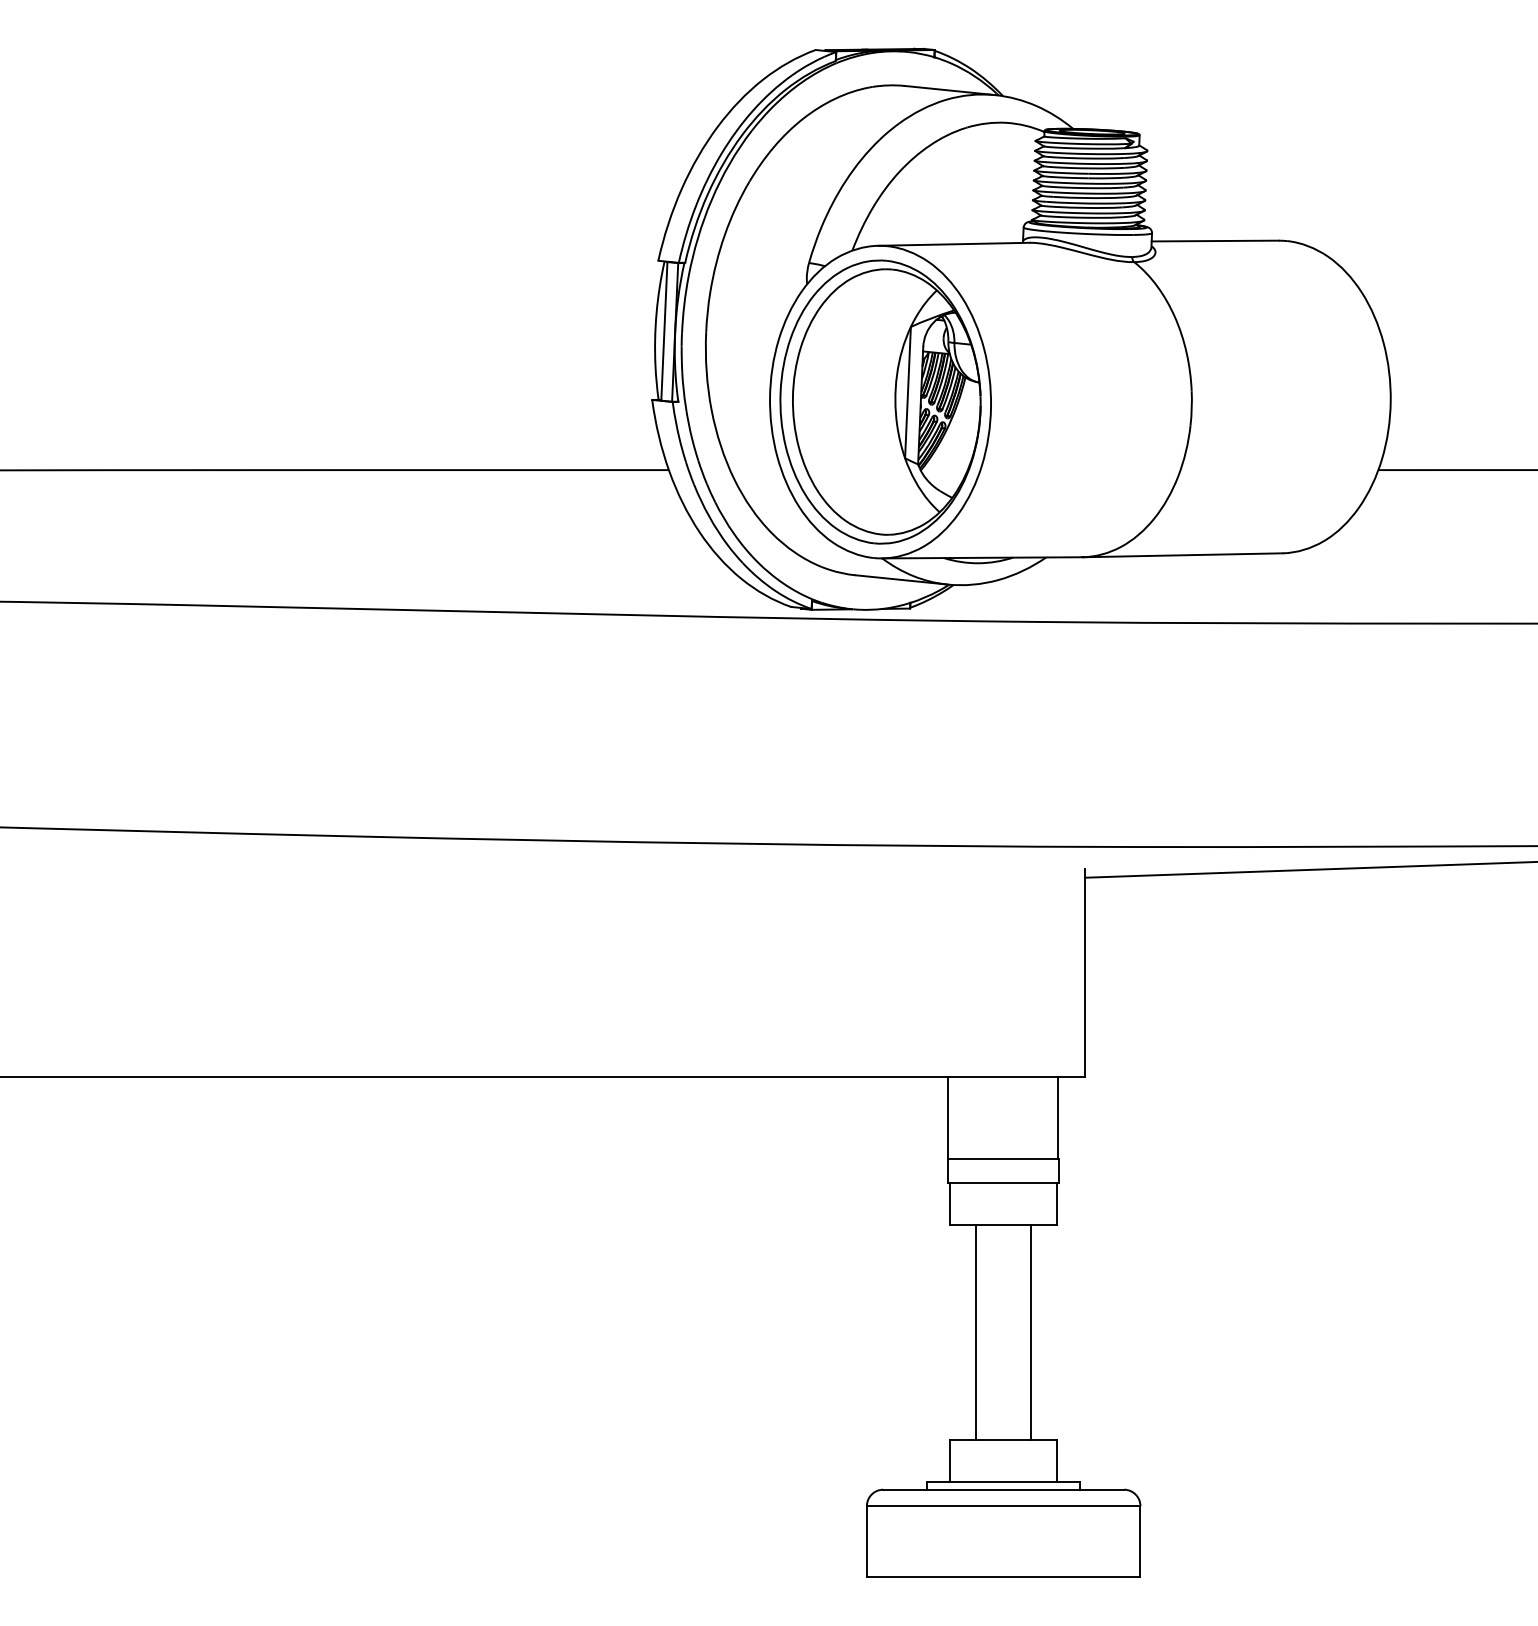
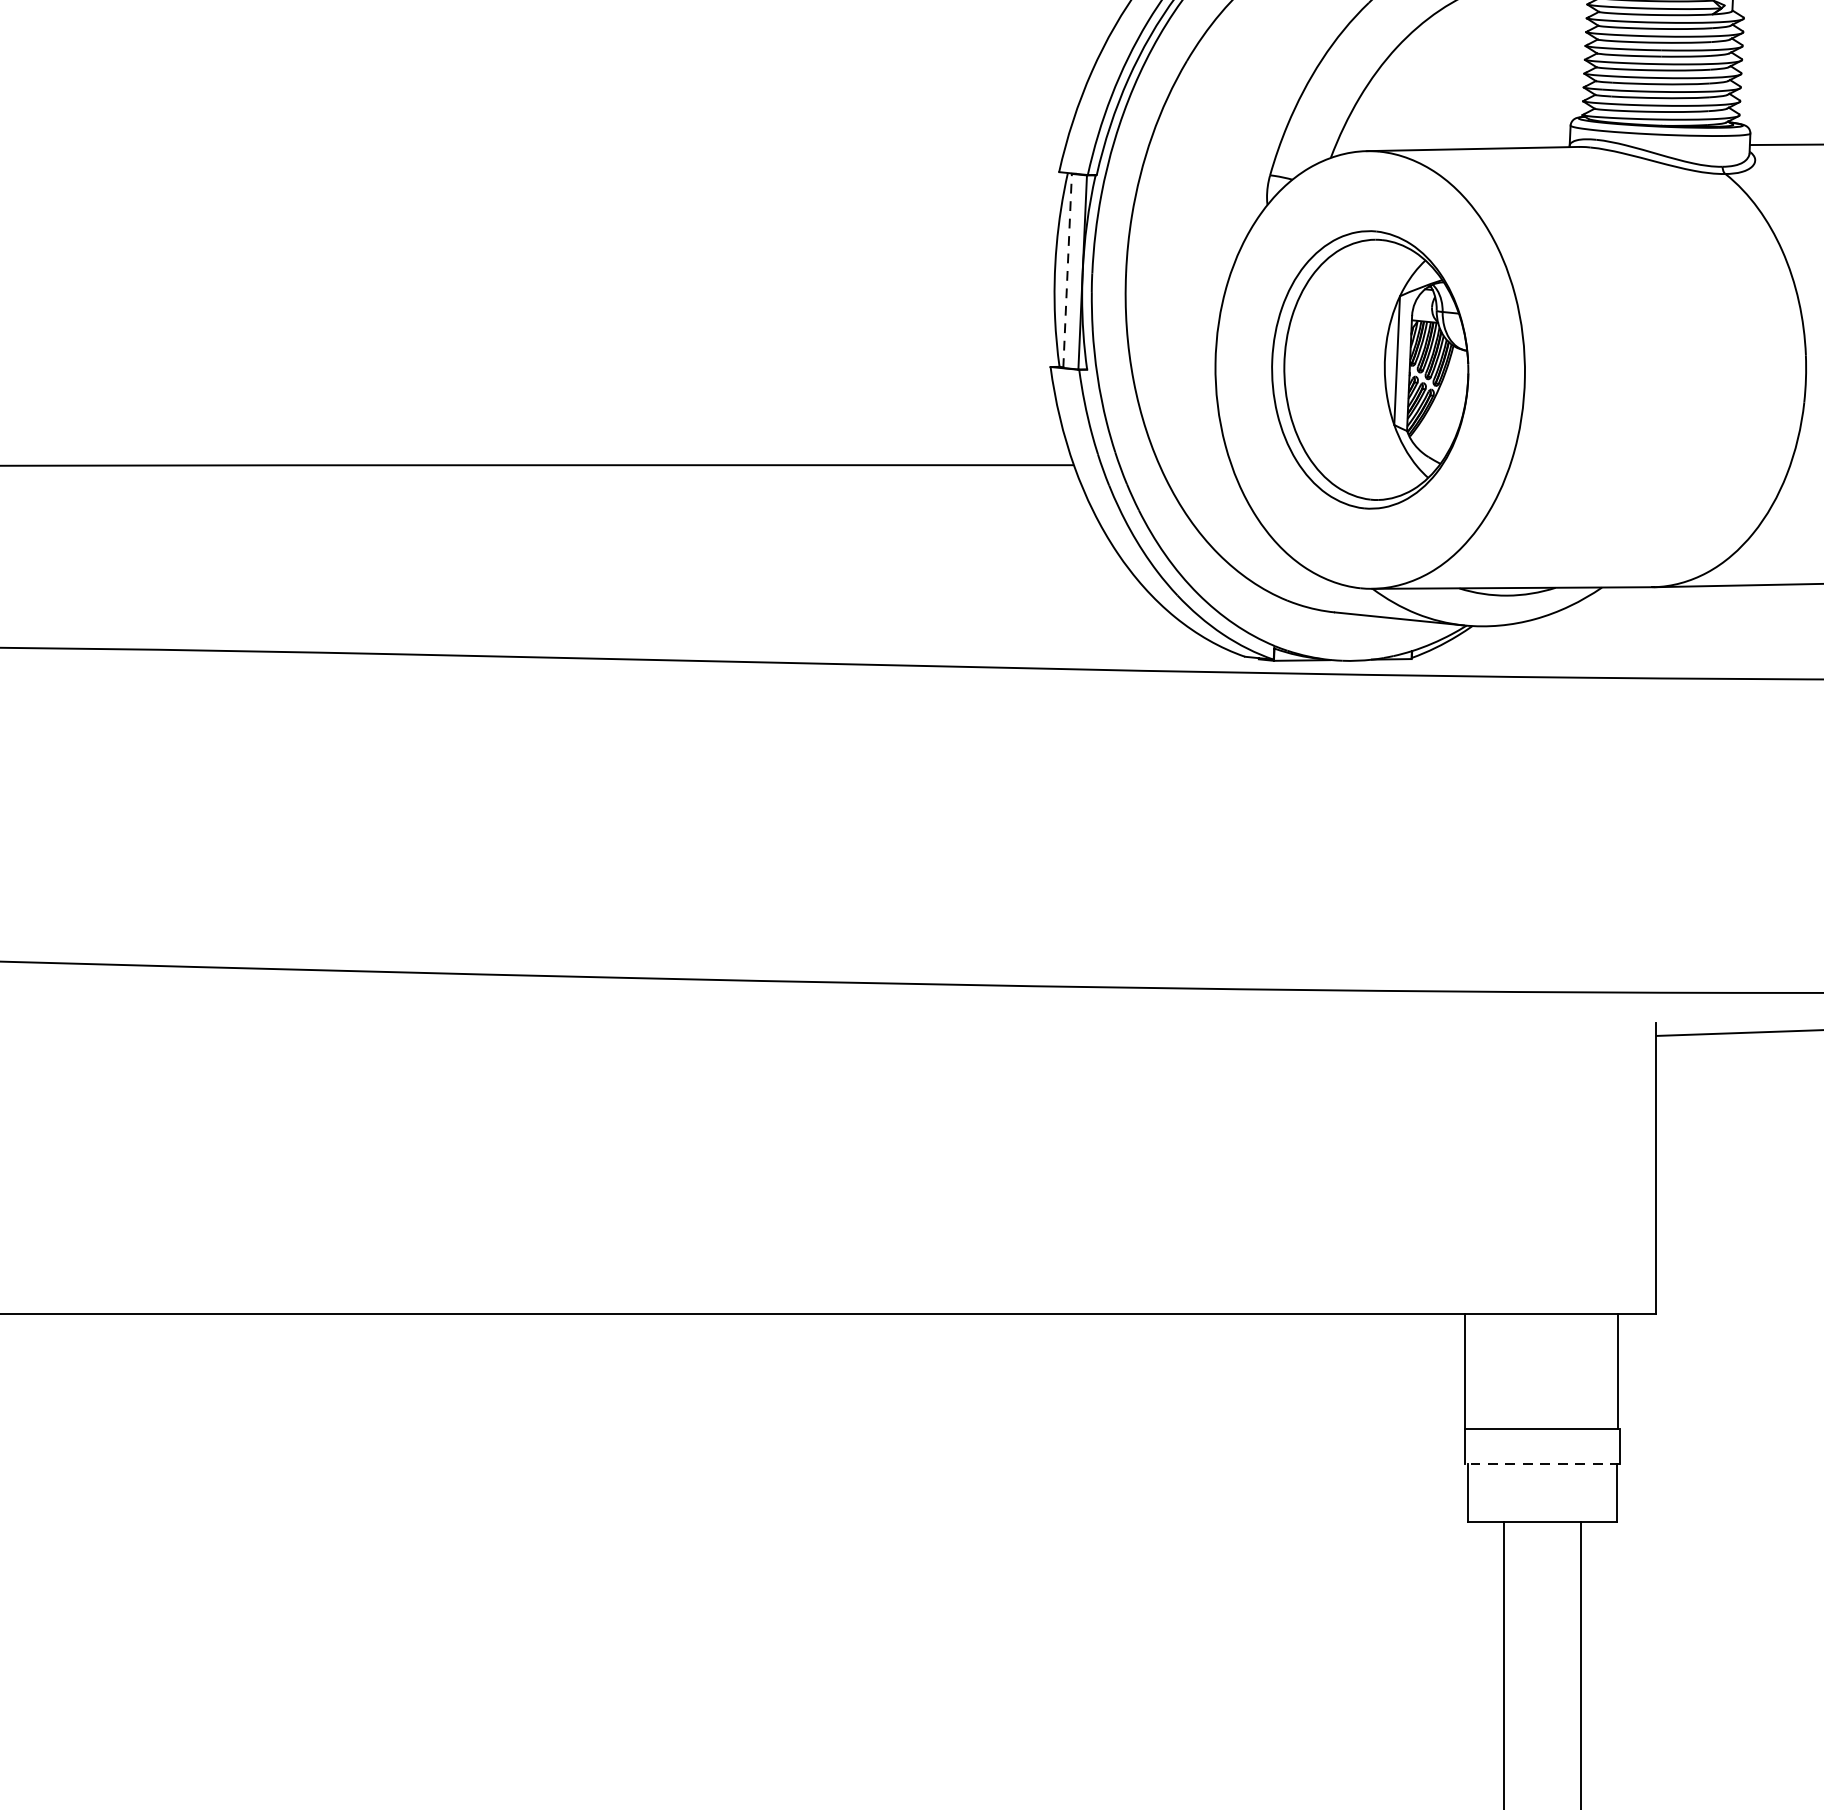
line: (664, 330) -> (1067, 269), solid -> dashed
part: (880, 401) -> (1370, 369), size x0.7
line: (1003, 1183) -> (1542, 1464), solid -> dashed

